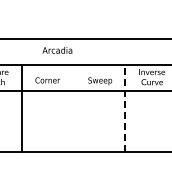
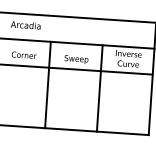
text: (57, 50) -> (25, 25), moved
line: (125, 107) -> (99, 87), dashed -> solid
line: (73, 108) -> (48, 85), added

